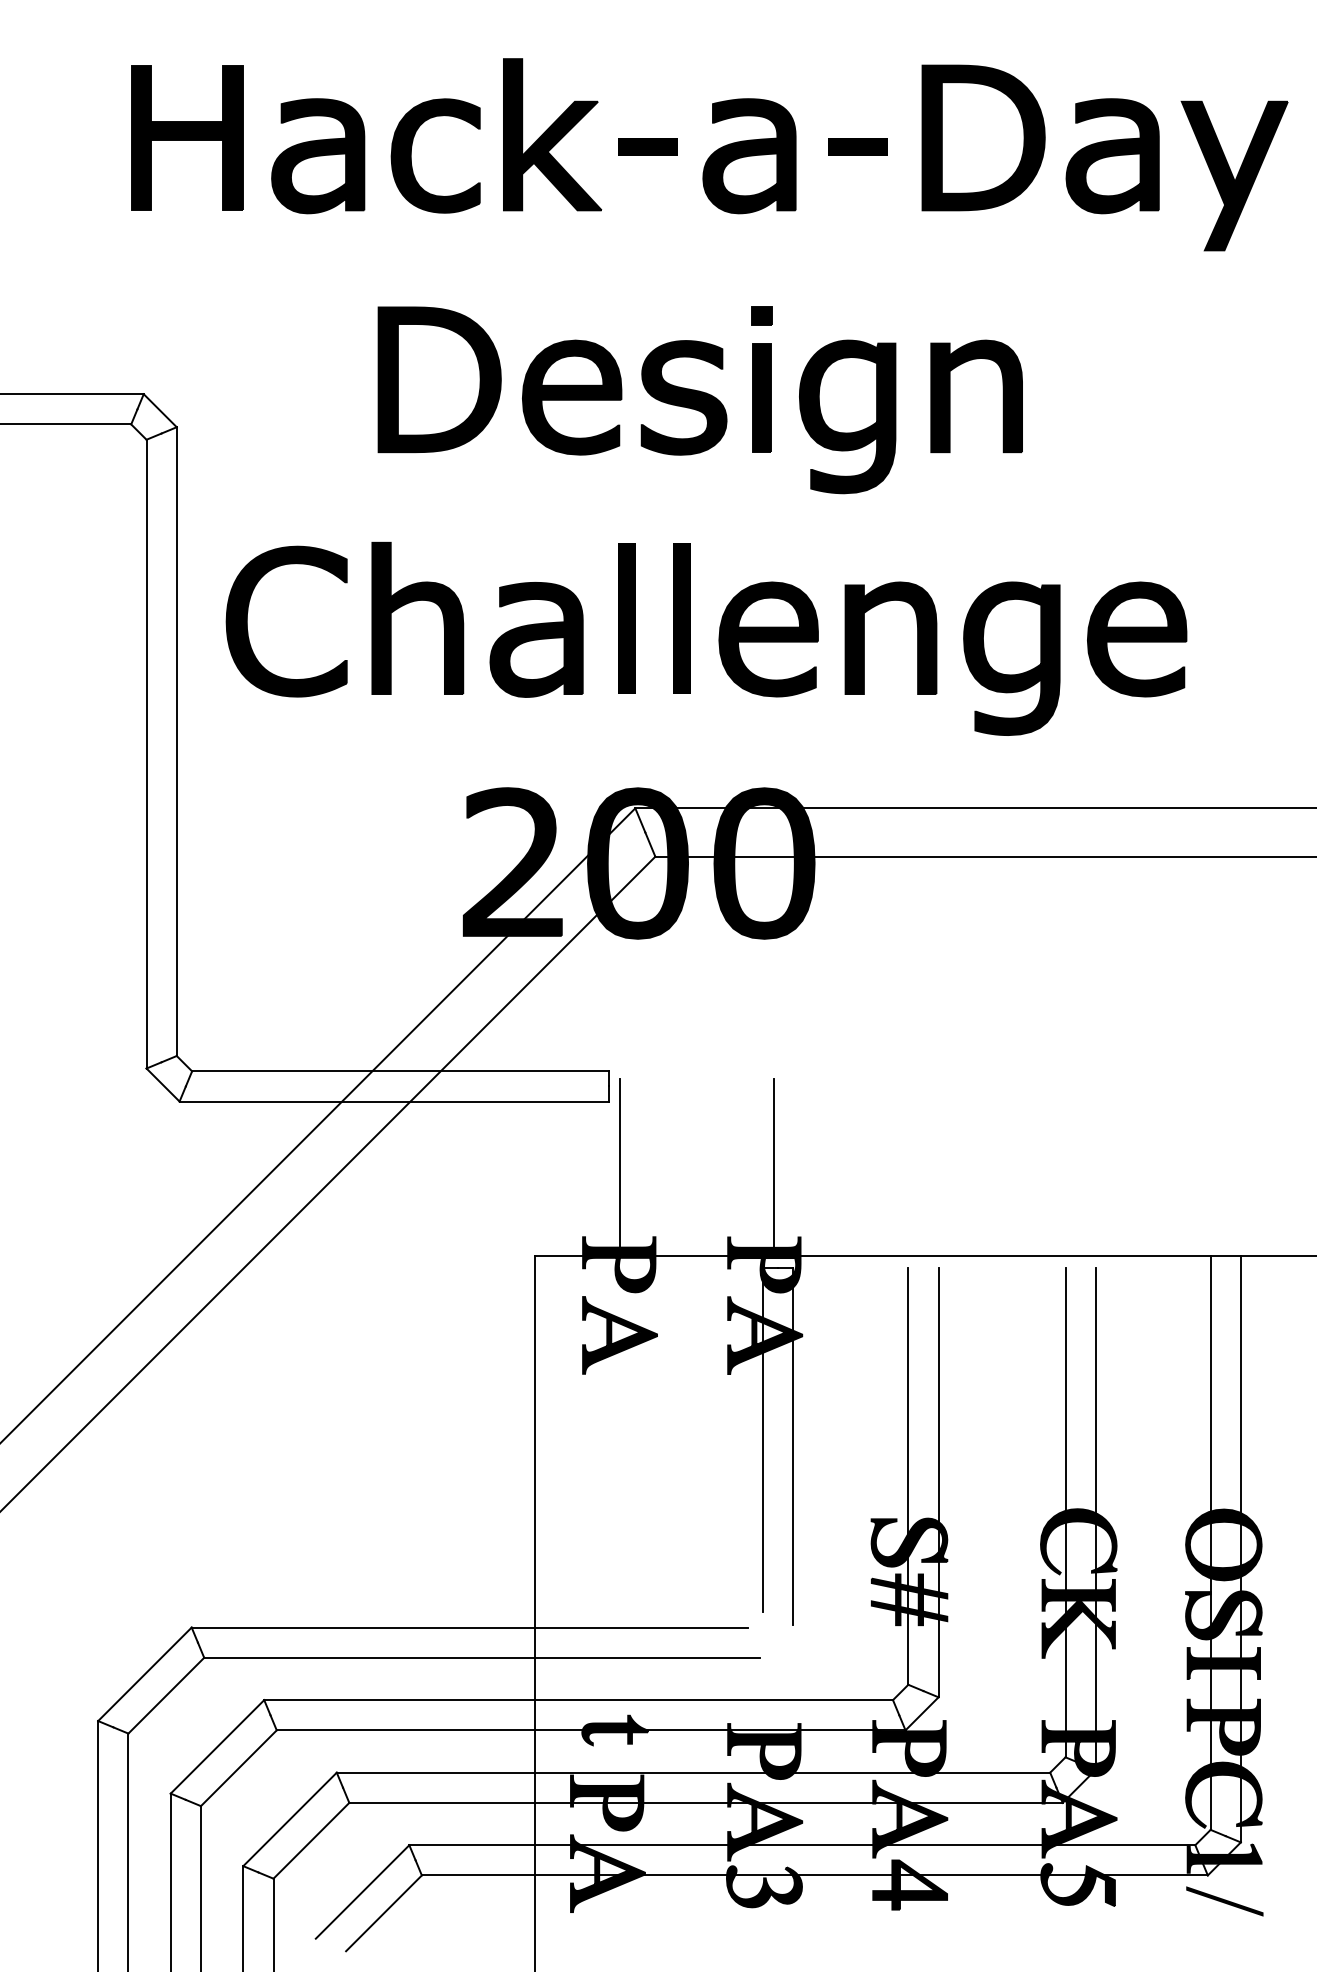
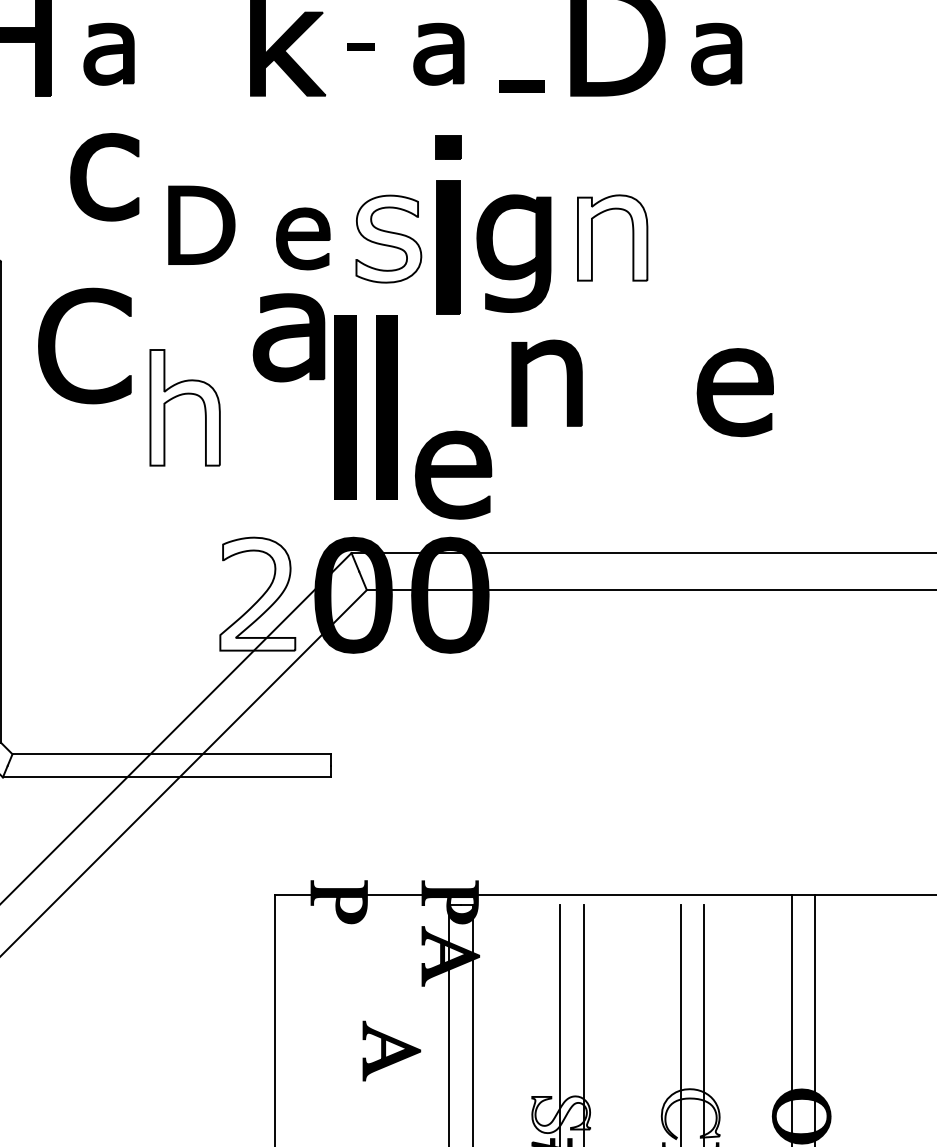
part: (647, 146) -> (360, 46), size x0.6
part: (857, 146) -> (521, 85), moved
part: (411, 155) -> (86, 176), moved
part: (318, 156) -> (109, 54), size x0.7
part: (749, 156) -> (438, 54), size x0.7
part: (1112, 156) -> (716, 54), size x0.7
part: (1234, 175) -> (809, 69), removed
part: (439, 379) -> (201, 225), size x0.7
part: (761, 379) -> (448, 225), size x1.6
fill: (976, 396) -> (612, 238), removed
part: (572, 397) -> (303, 238), size x0.7
fill: (683, 397) -> (388, 238), removed
fill: (417, 618) -> (184, 407), removed
part: (626, 618) -> (344, 407), size x1.6
part: (681, 618) -> (386, 407), size x1.6
part: (247, 621) -> (54, 345), moved
part: (864, 637) -> (526, 382), moved
part: (536, 639) -> (288, 337), moved
part: (768, 639) -> (453, 475), moved
part: (1137, 639) -> (735, 392), moved
part: (1011, 658) -> (639, 438), removed
fill: (512, 861) -> (257, 593), removed
line: (619, 1167) -> (339, 827), removed
line: (773, 1167) -> (457, 827), removed
part: (619, 1335) -> (391, 1051), moved
fill: (1078, 1541) -> (690, 1113), removed
fill: (909, 1542) -> (561, 1114), removed

